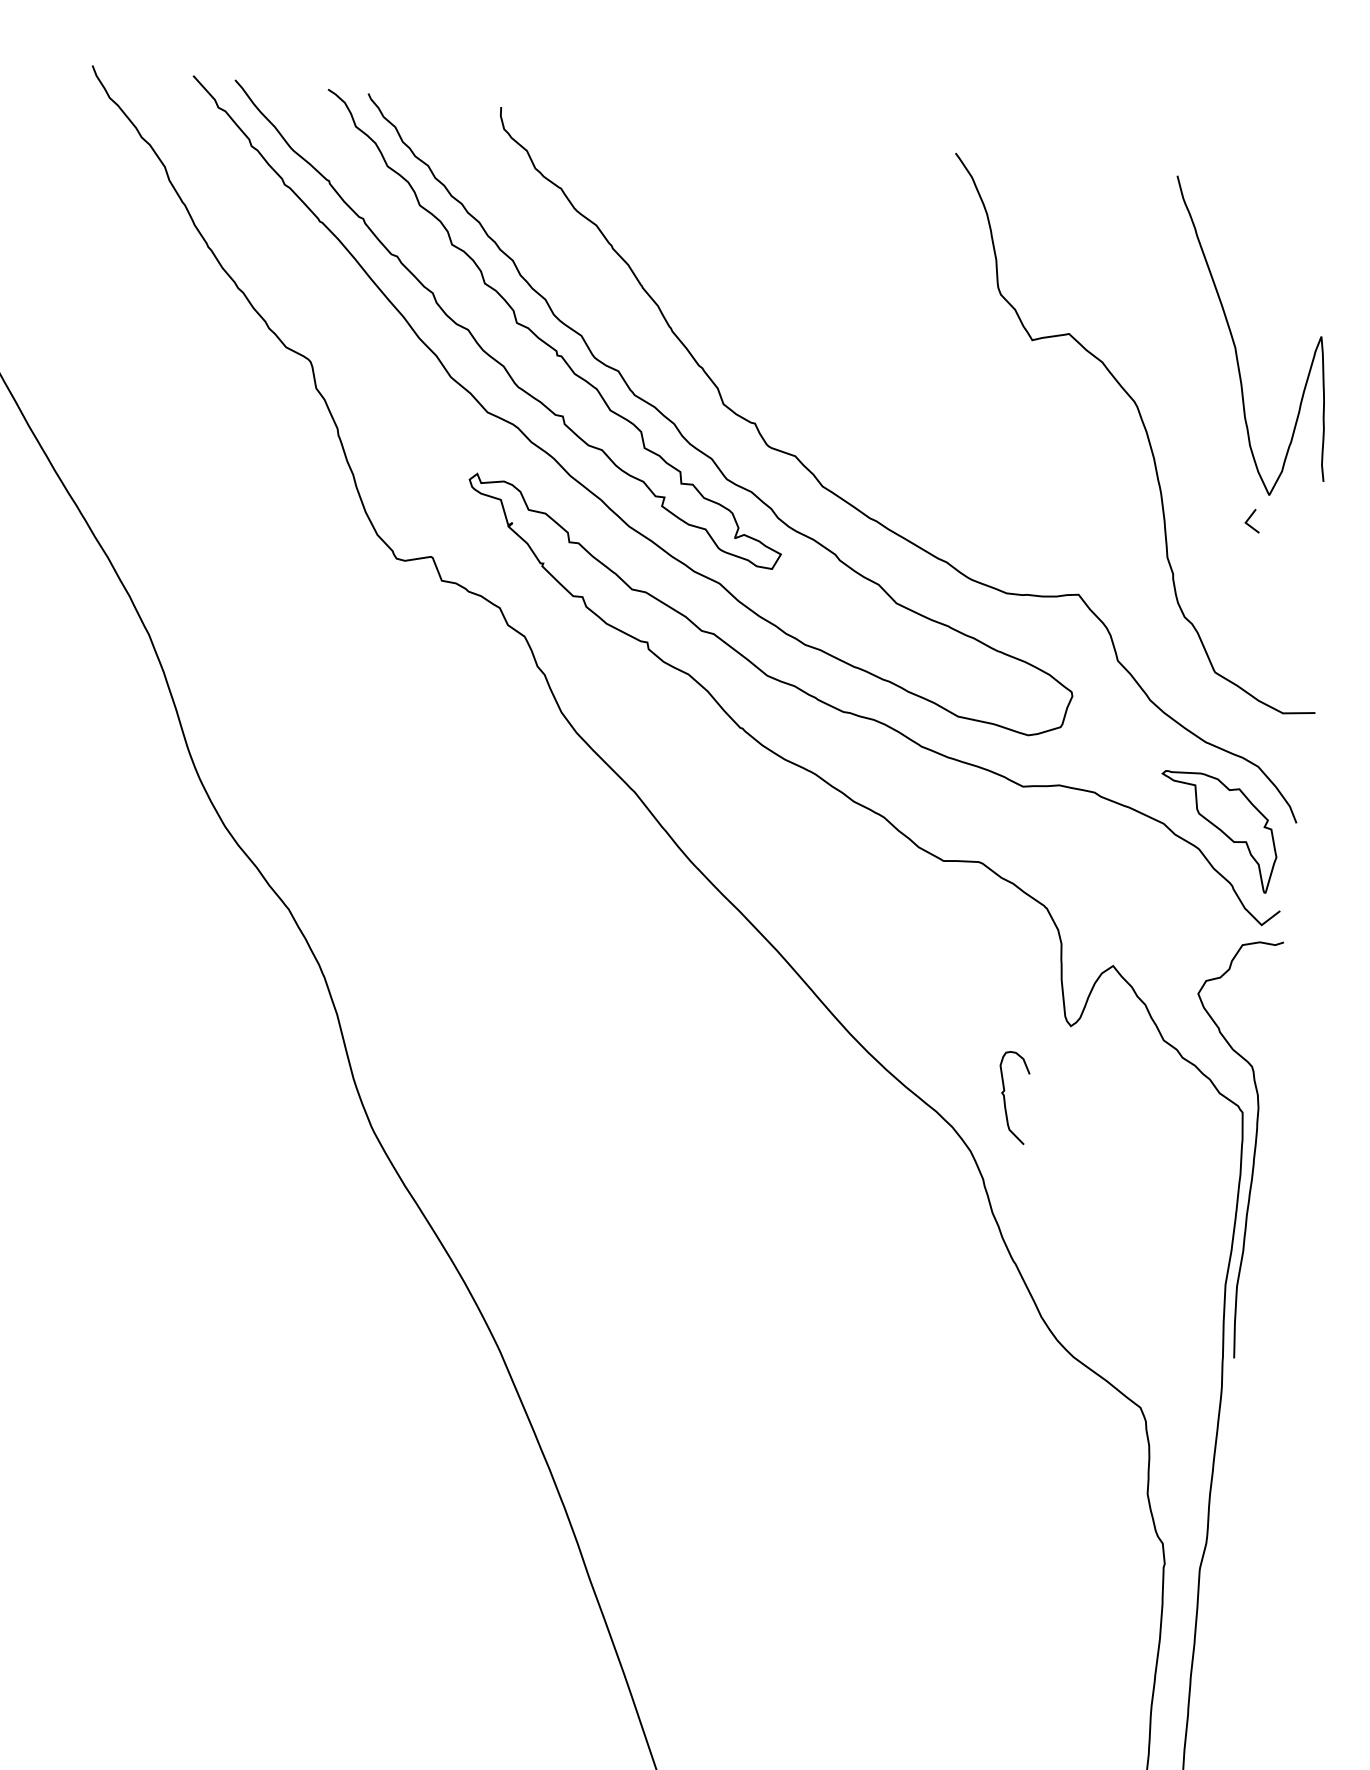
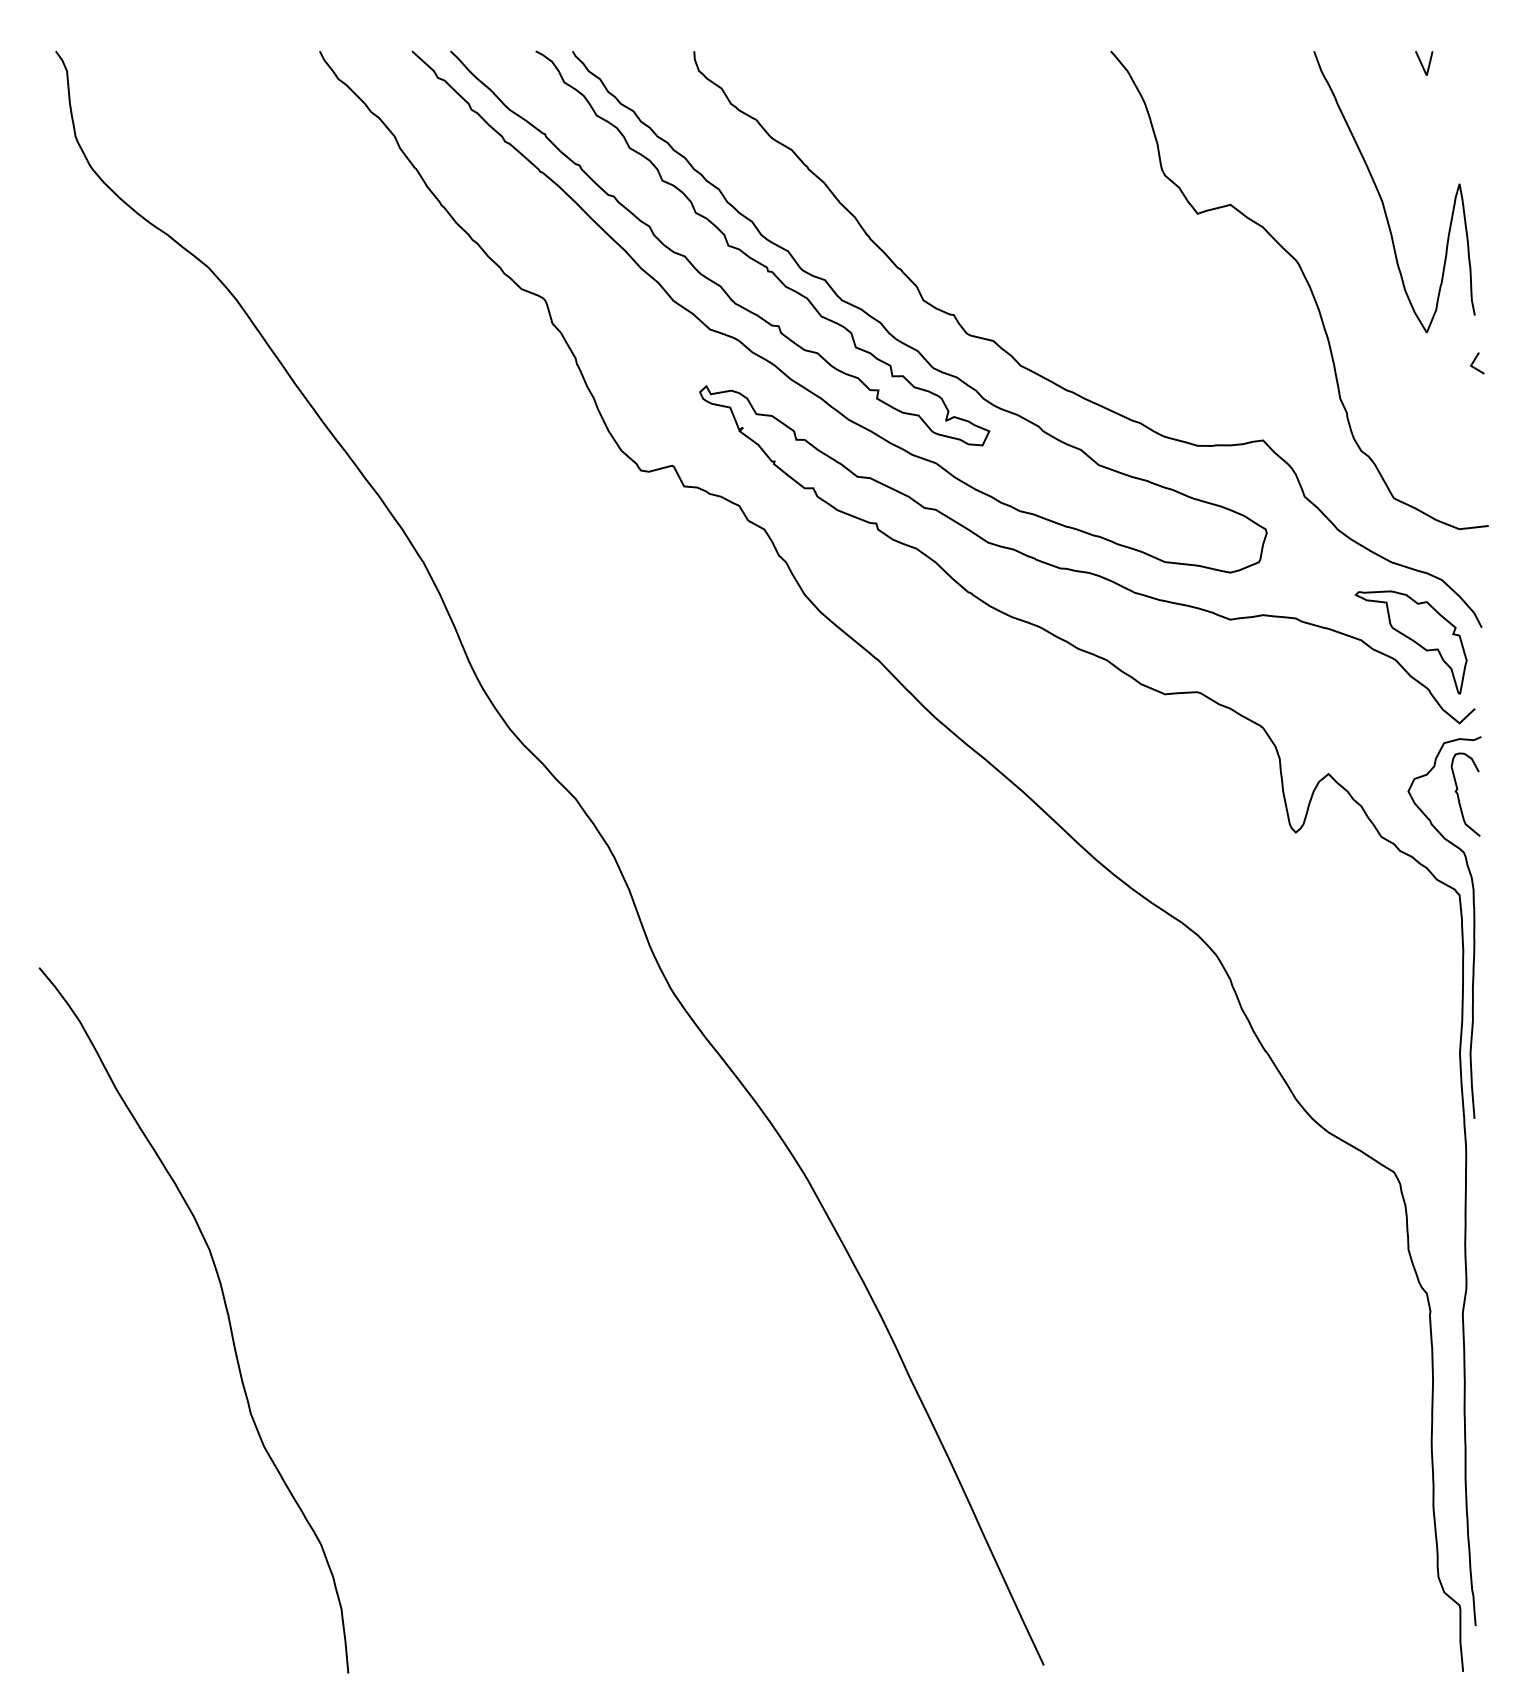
curve: (1294, 201) -> (1422, 63), added
line: (1249, 519) -> (1474, 362), moved
curve: (1005, 1099) -> (1459, 797), moved

